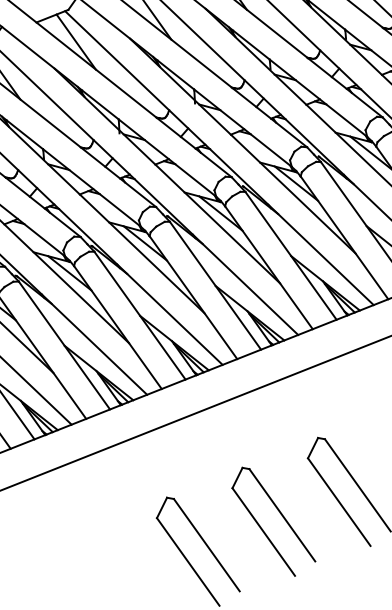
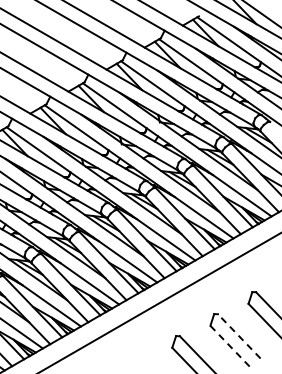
line: (282, 515) -> (239, 336), solid -> dashed
line: (263, 533) -> (230, 347), solid -> dashed

